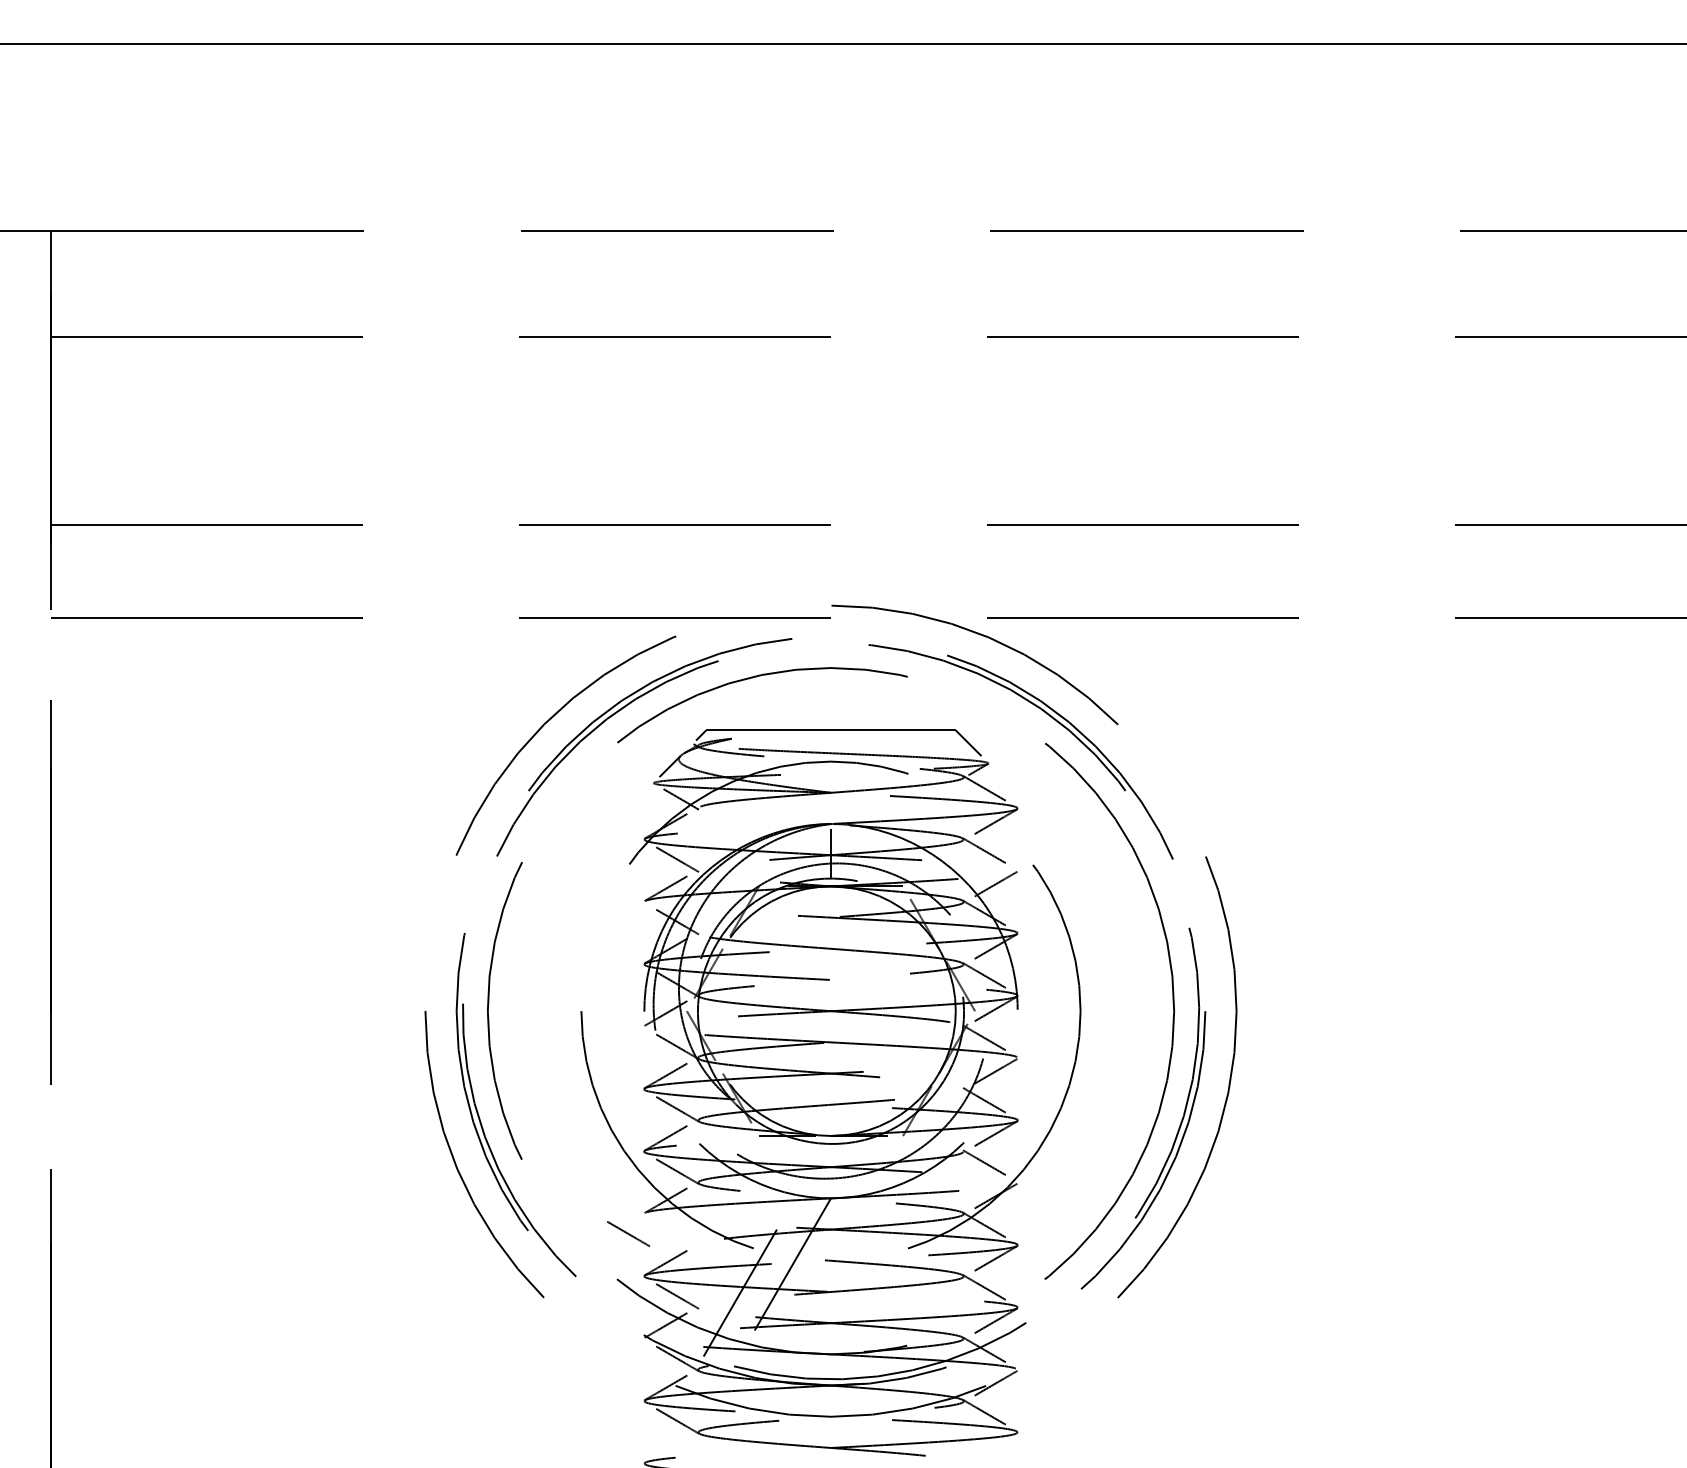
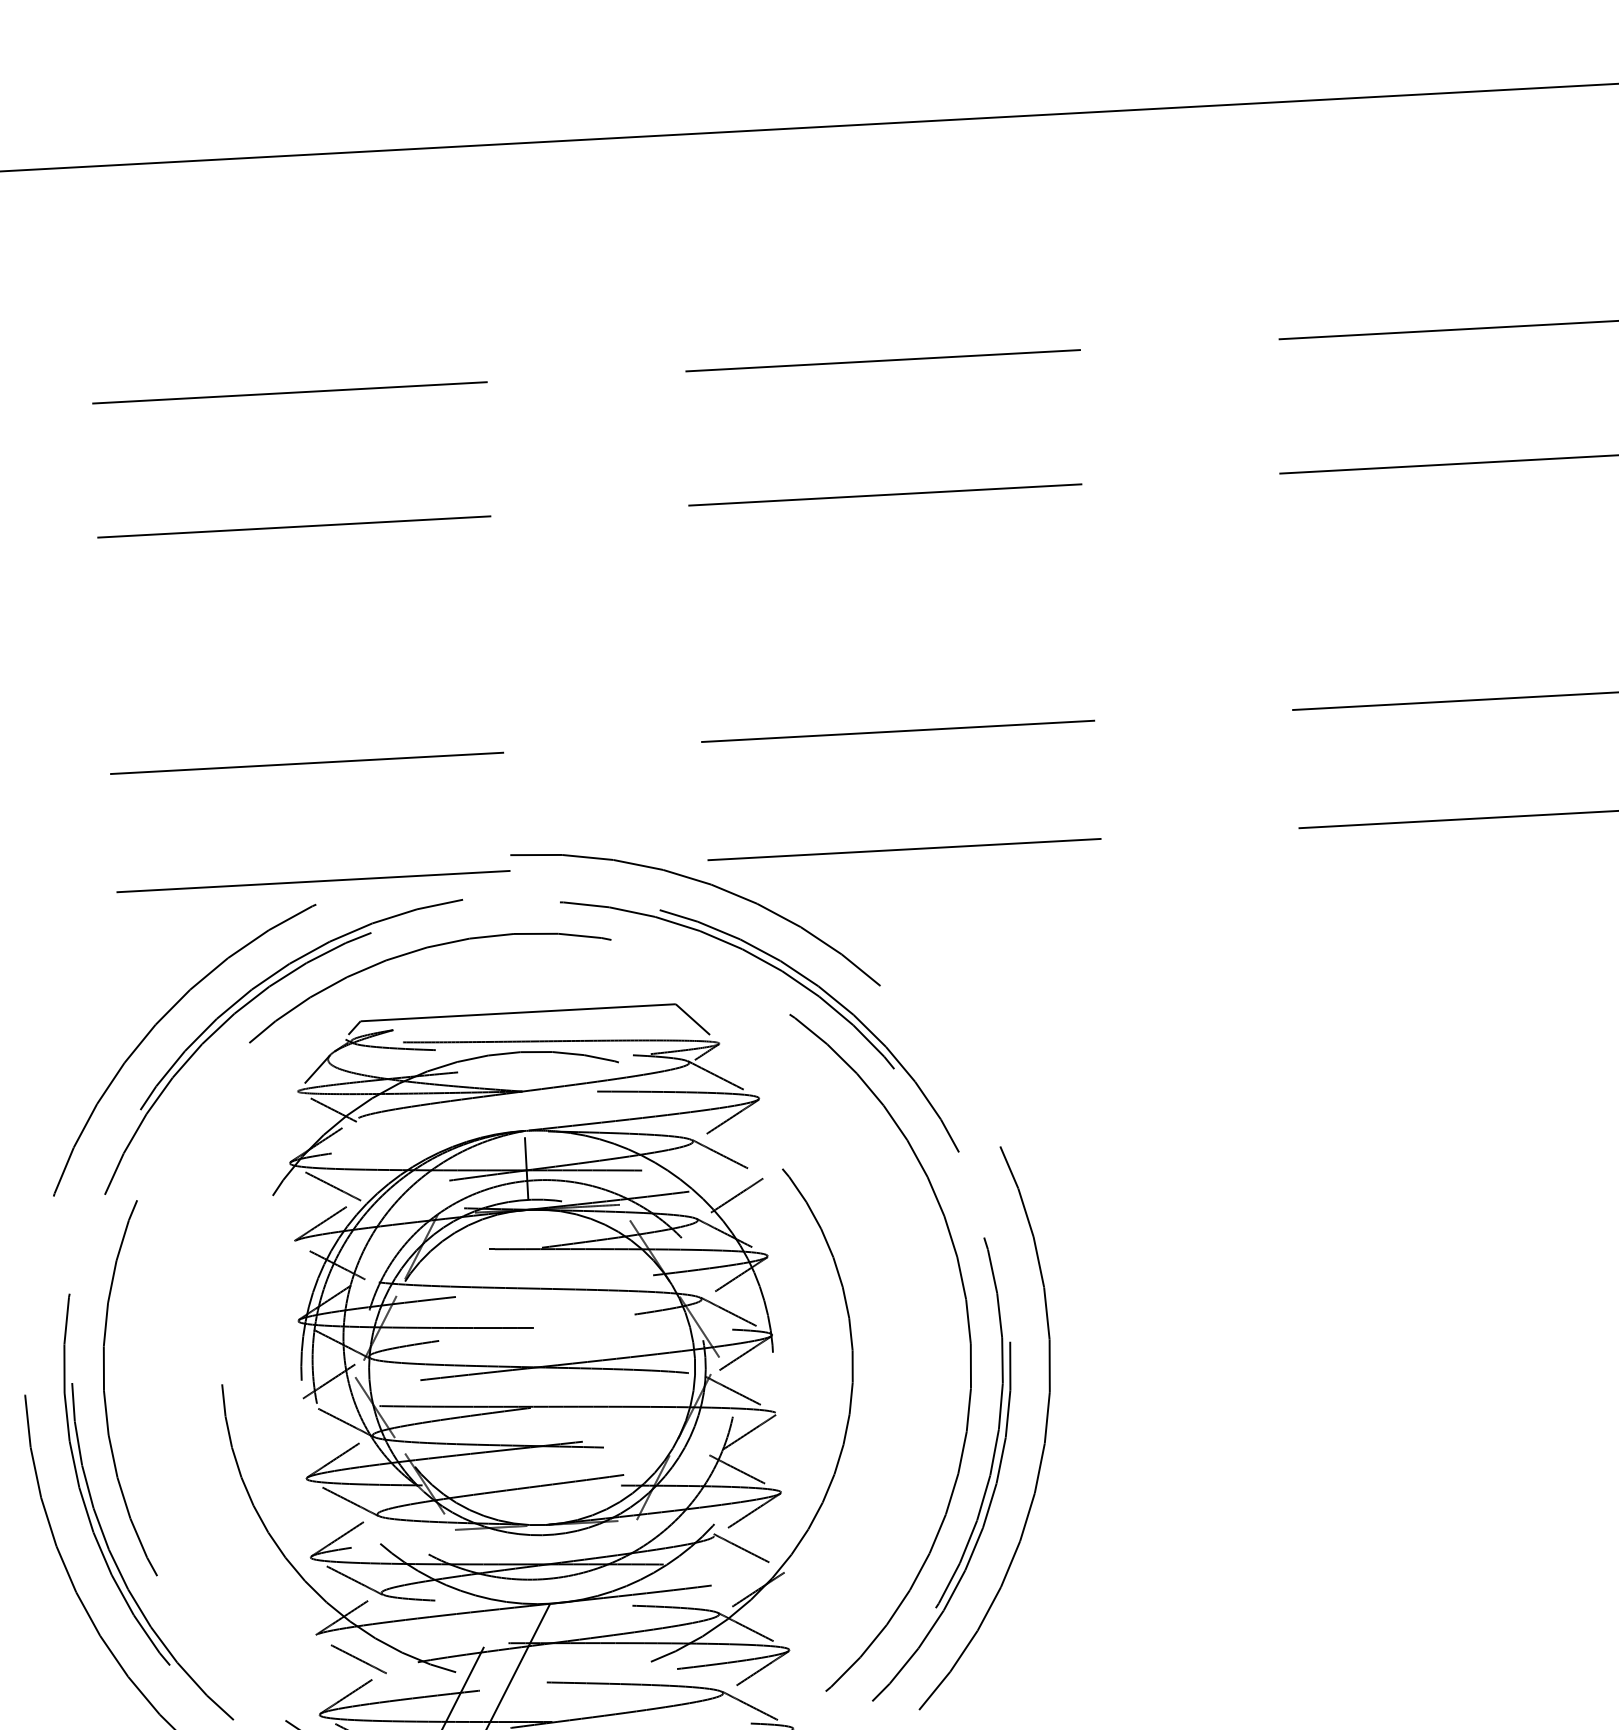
line: (628, 1233) -> (358, 1658), moved

